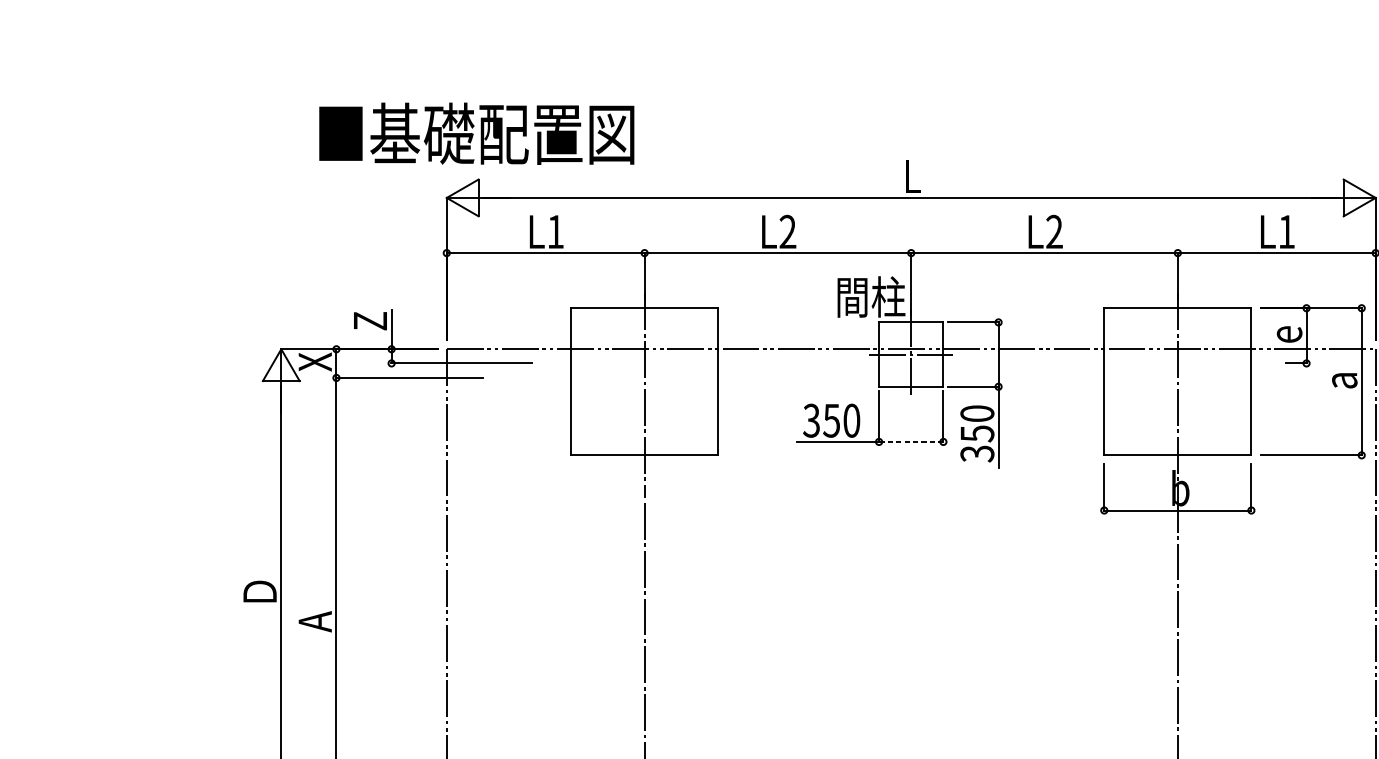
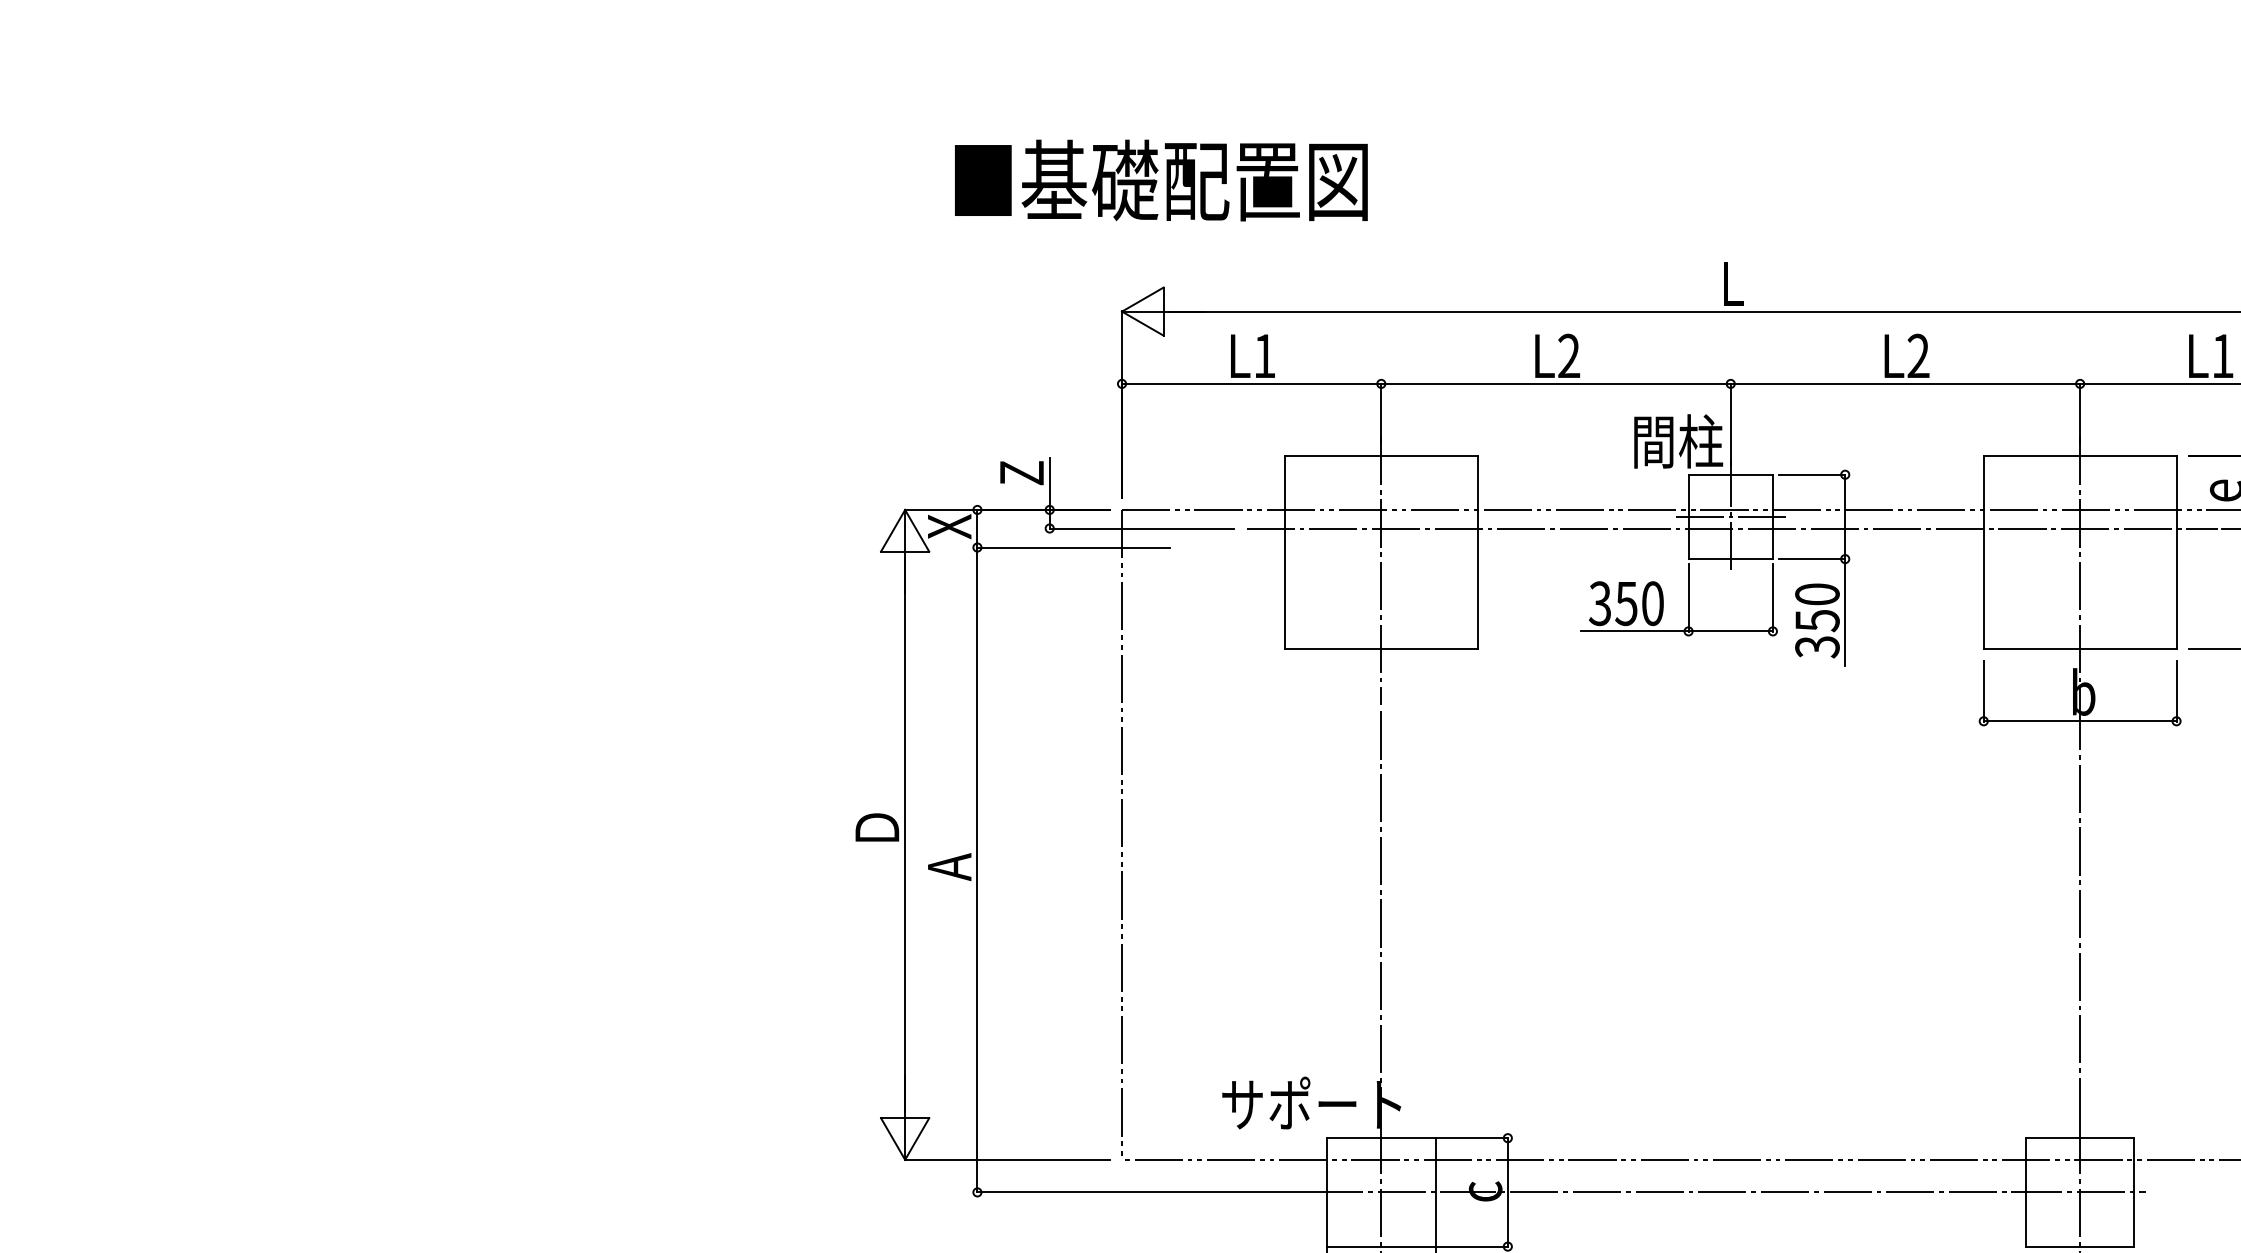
text: (476, 133) -> (1161, 180), moved
line: (912, 363) -> (1732, 528), added
line: (911, 442) -> (1730, 631), dashed -> solid

